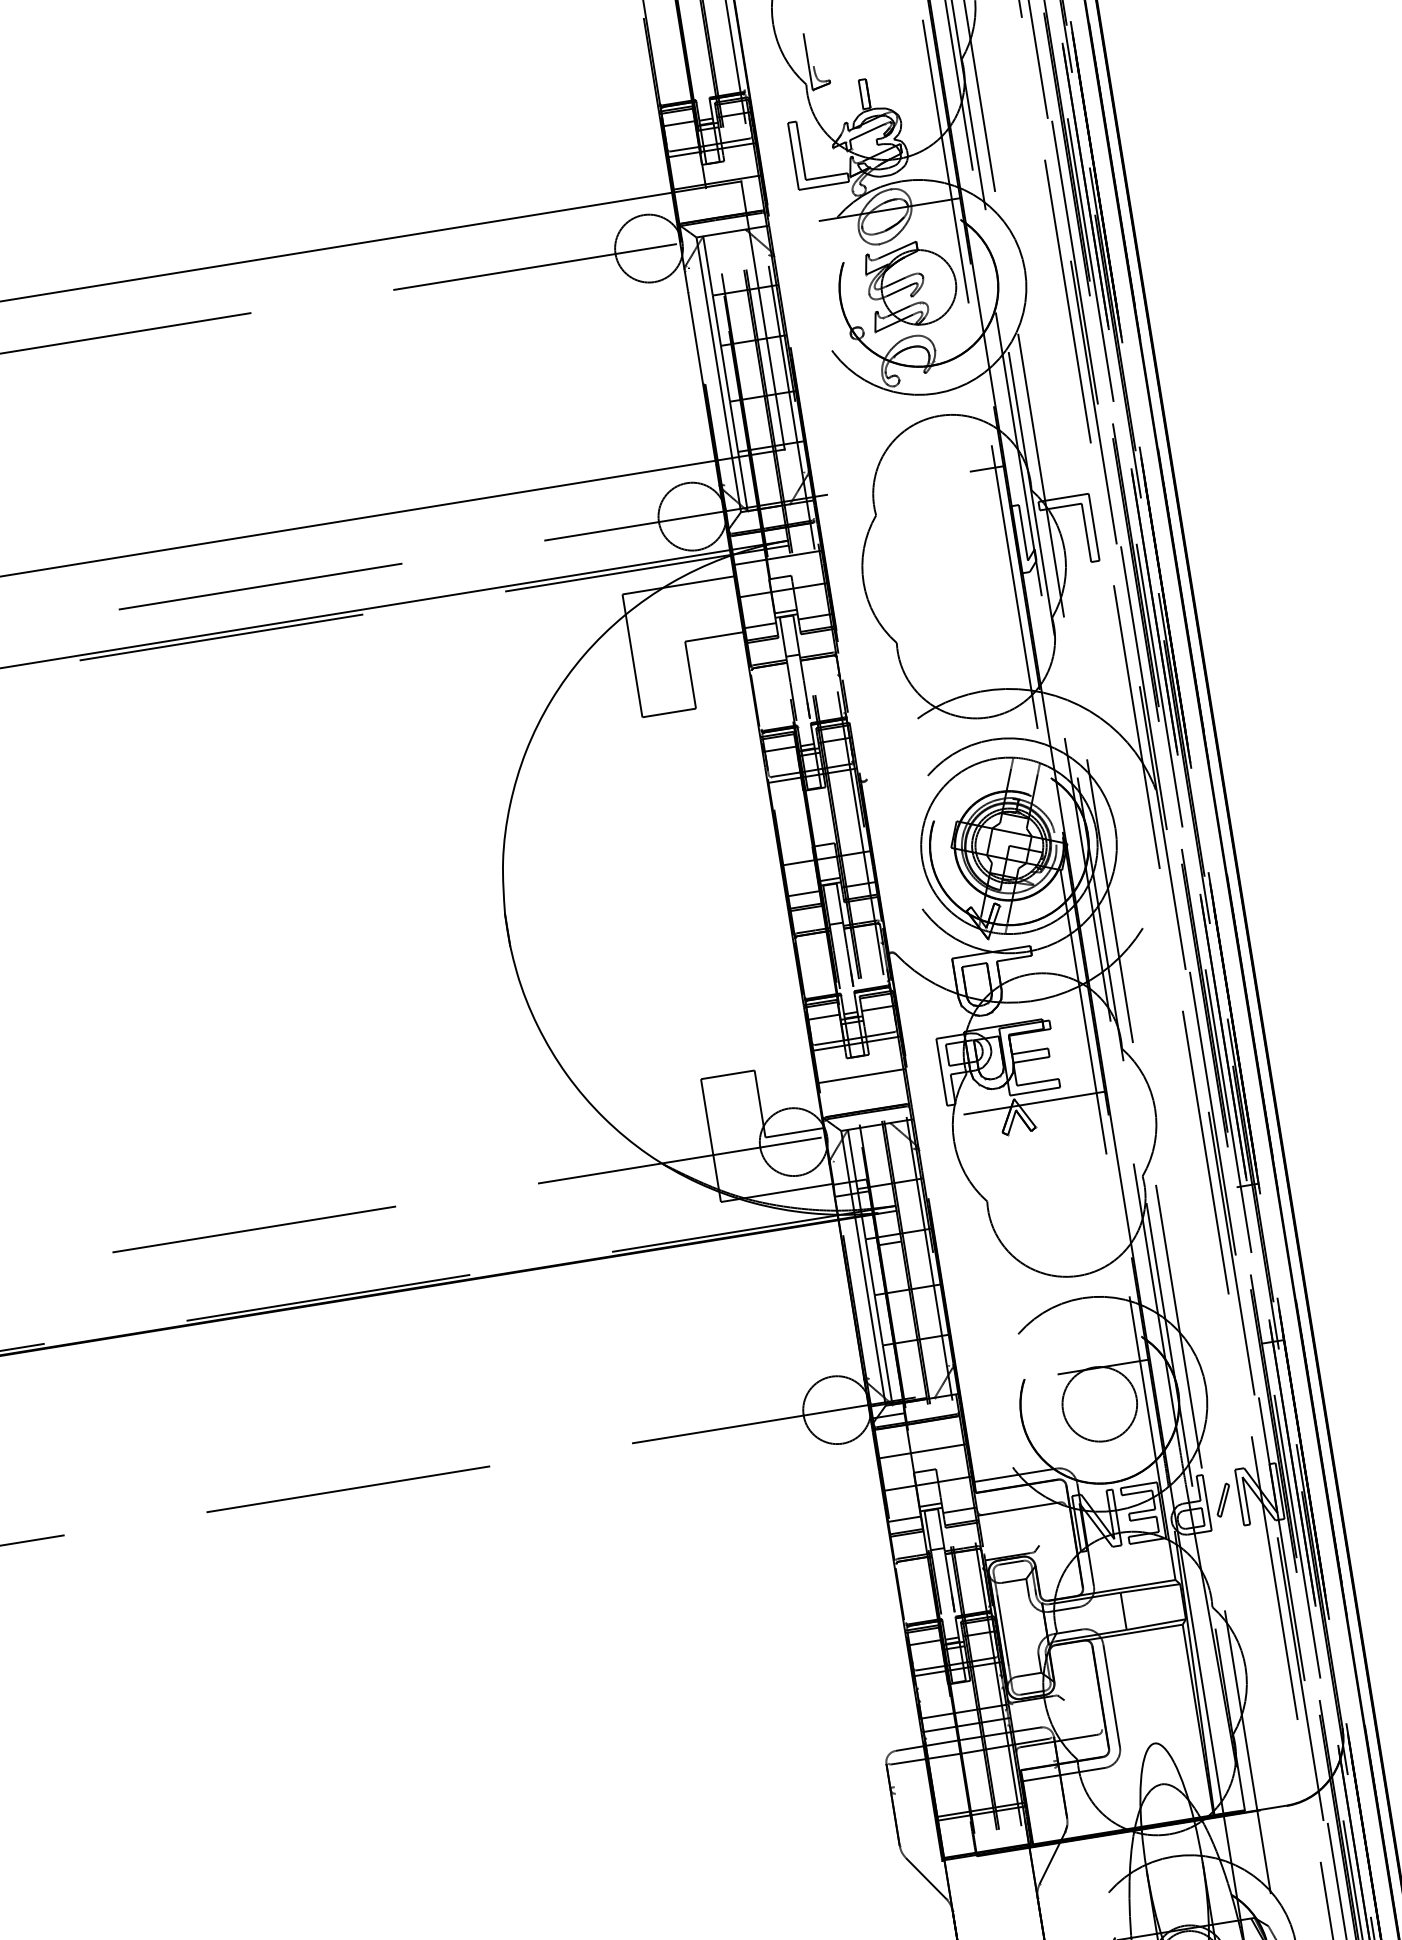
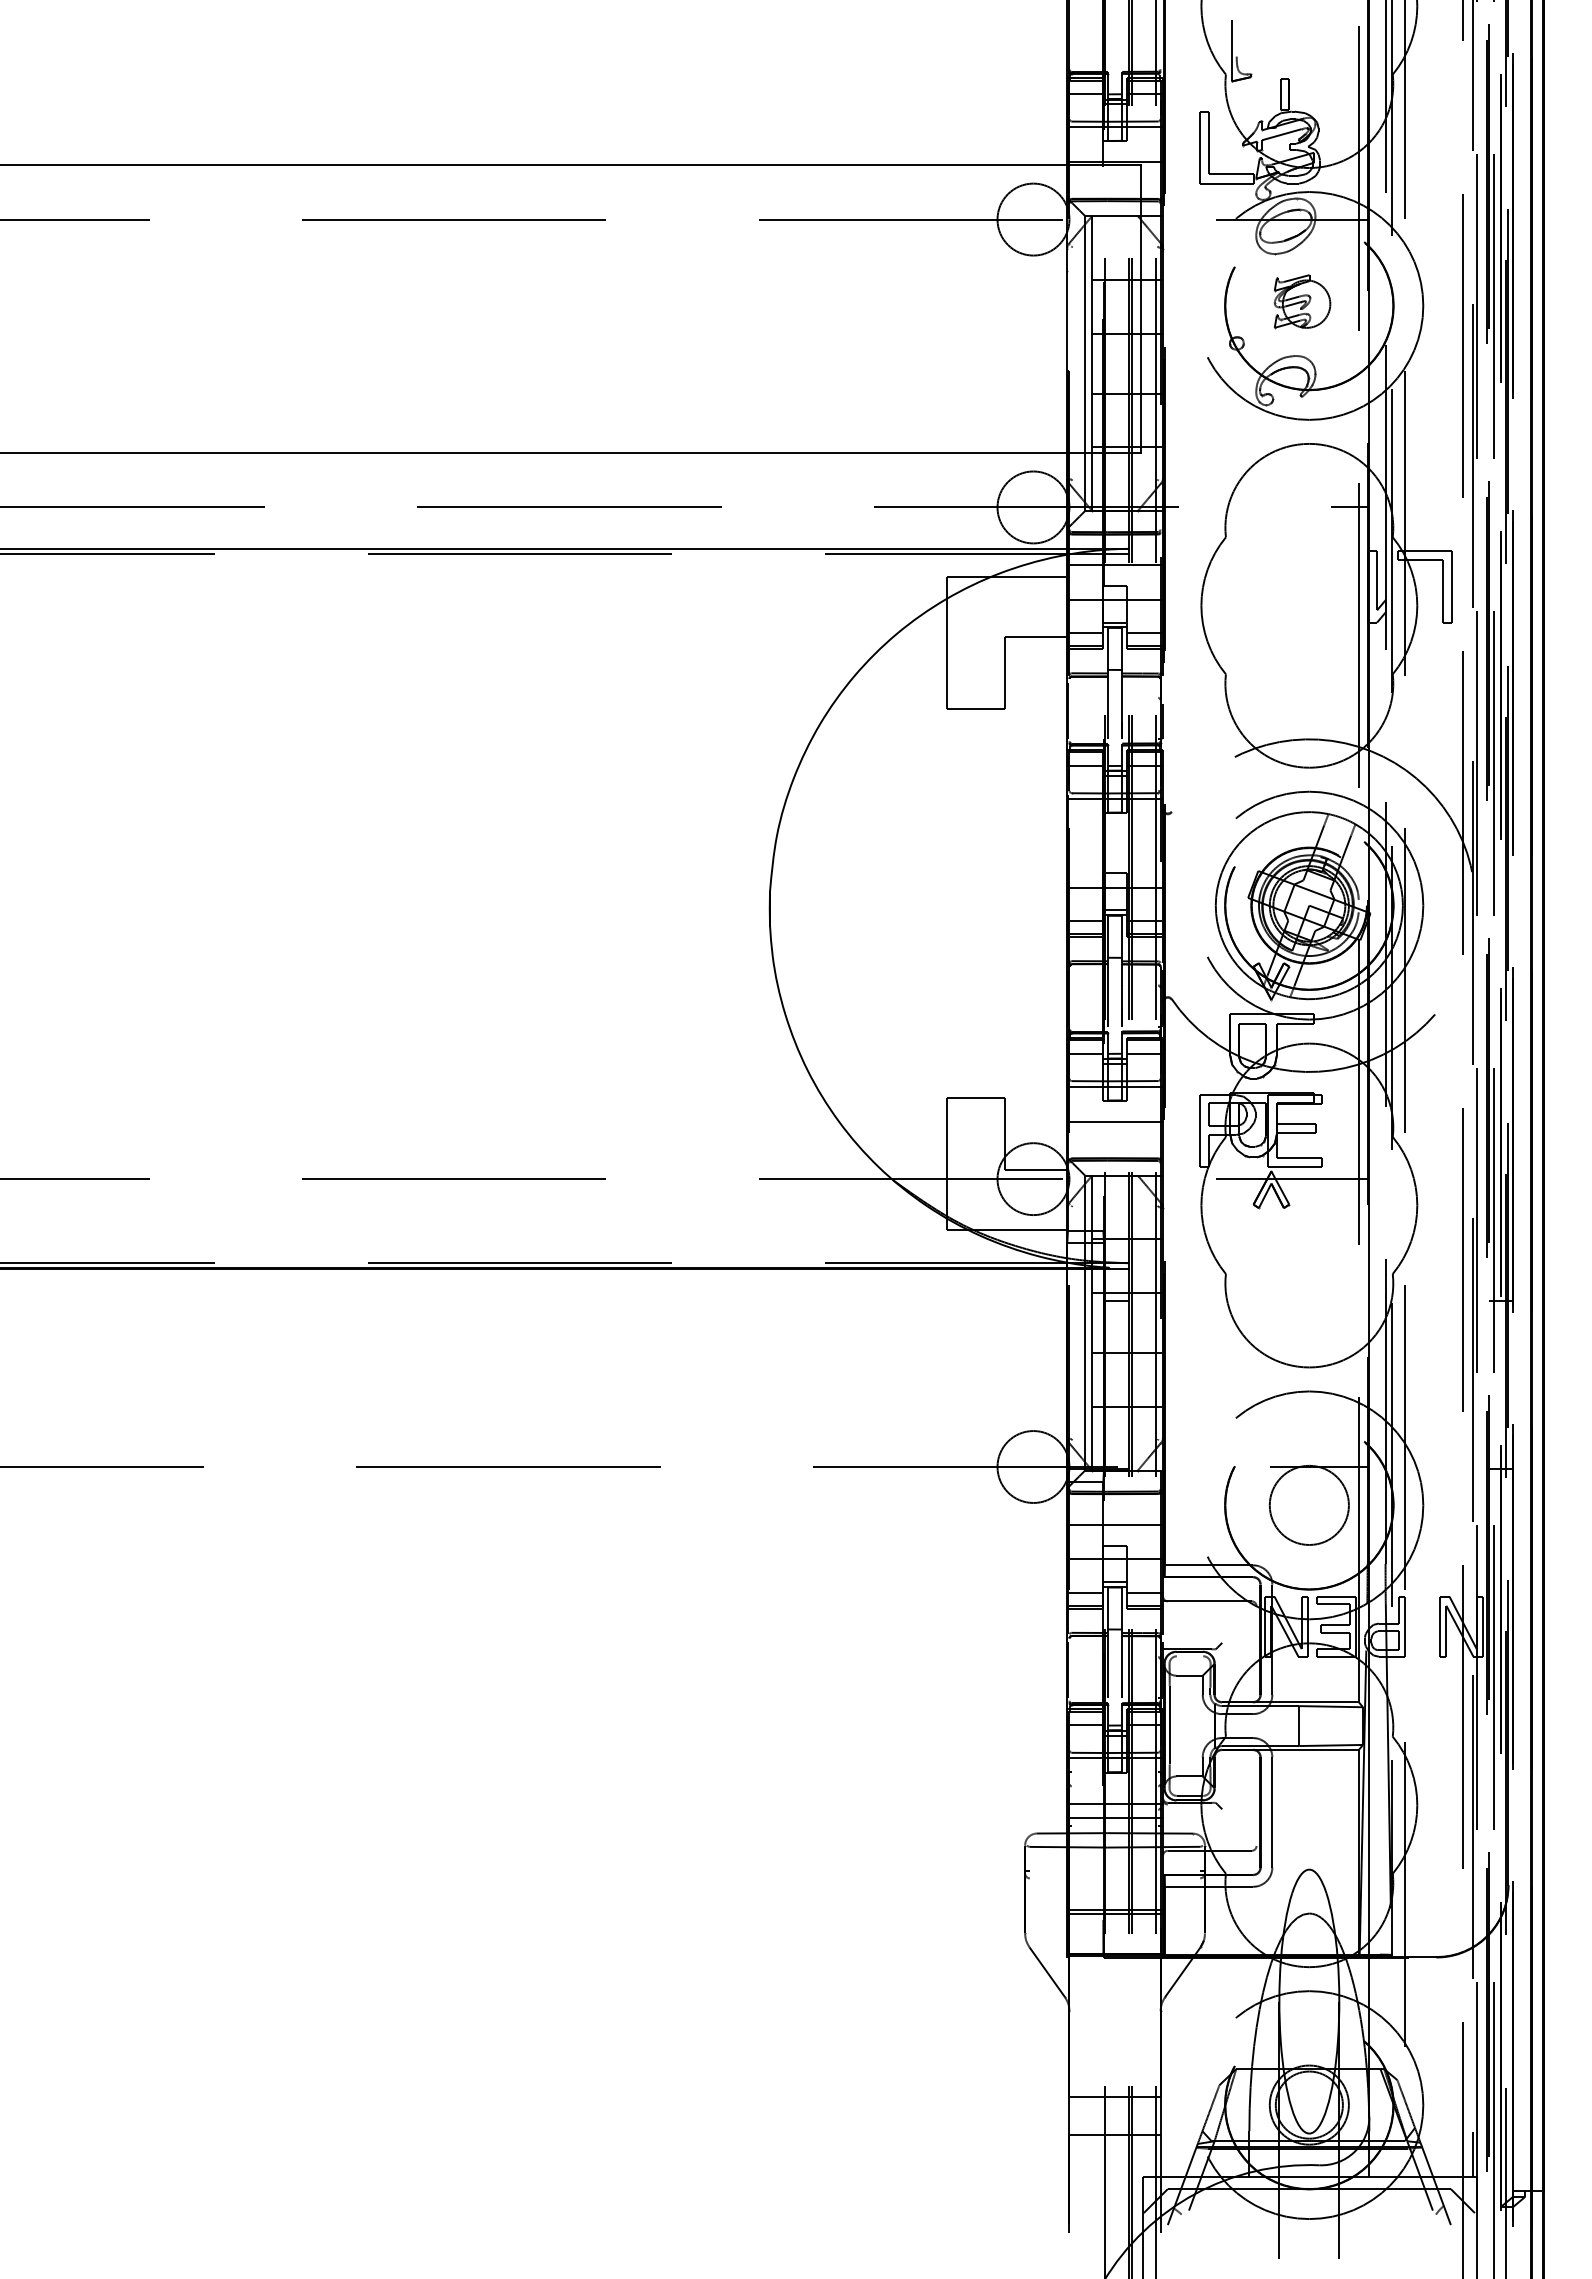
part: (911, 284) -> (1302, 301), size x0.6
part: (1223, 1499) -> (1422, 1626), removed
line: (1011, 1563) -> (1189, 1656), removed

